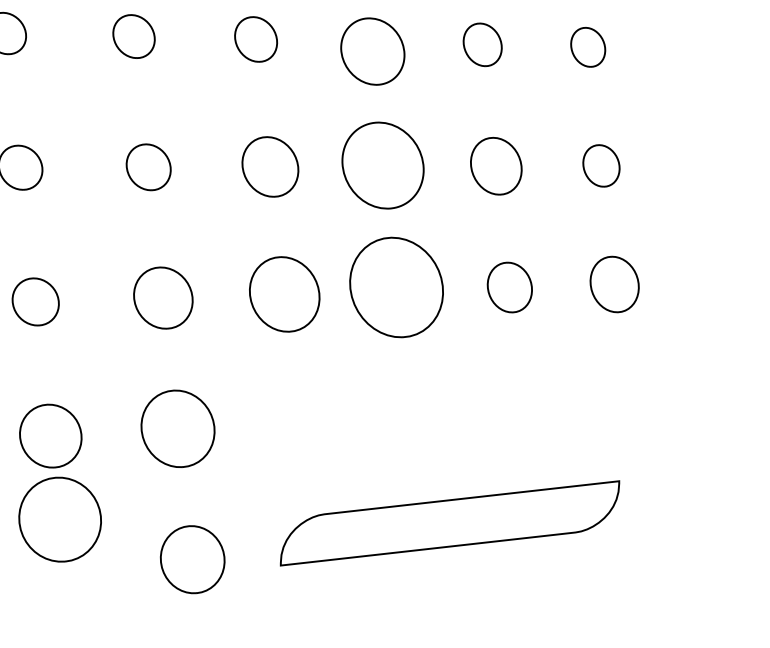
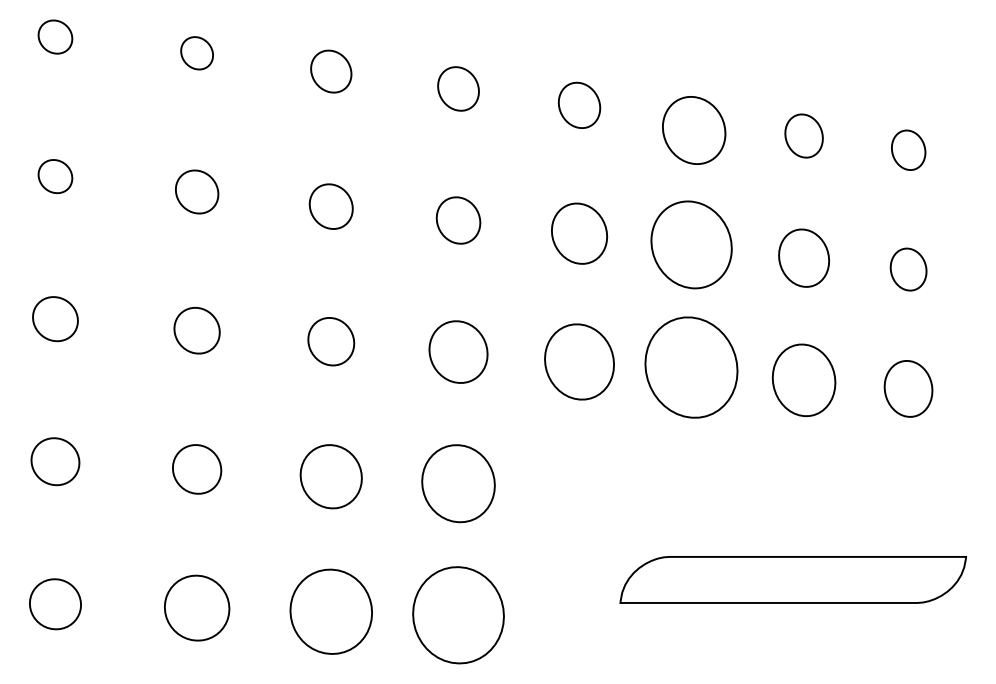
part: (509, 286) -> (803, 379), size x1.43
part: (59, 519) -> (330, 611), moved
part: (450, 522) -> (793, 579), moved
part: (192, 559) -> (458, 615), size x1.43

